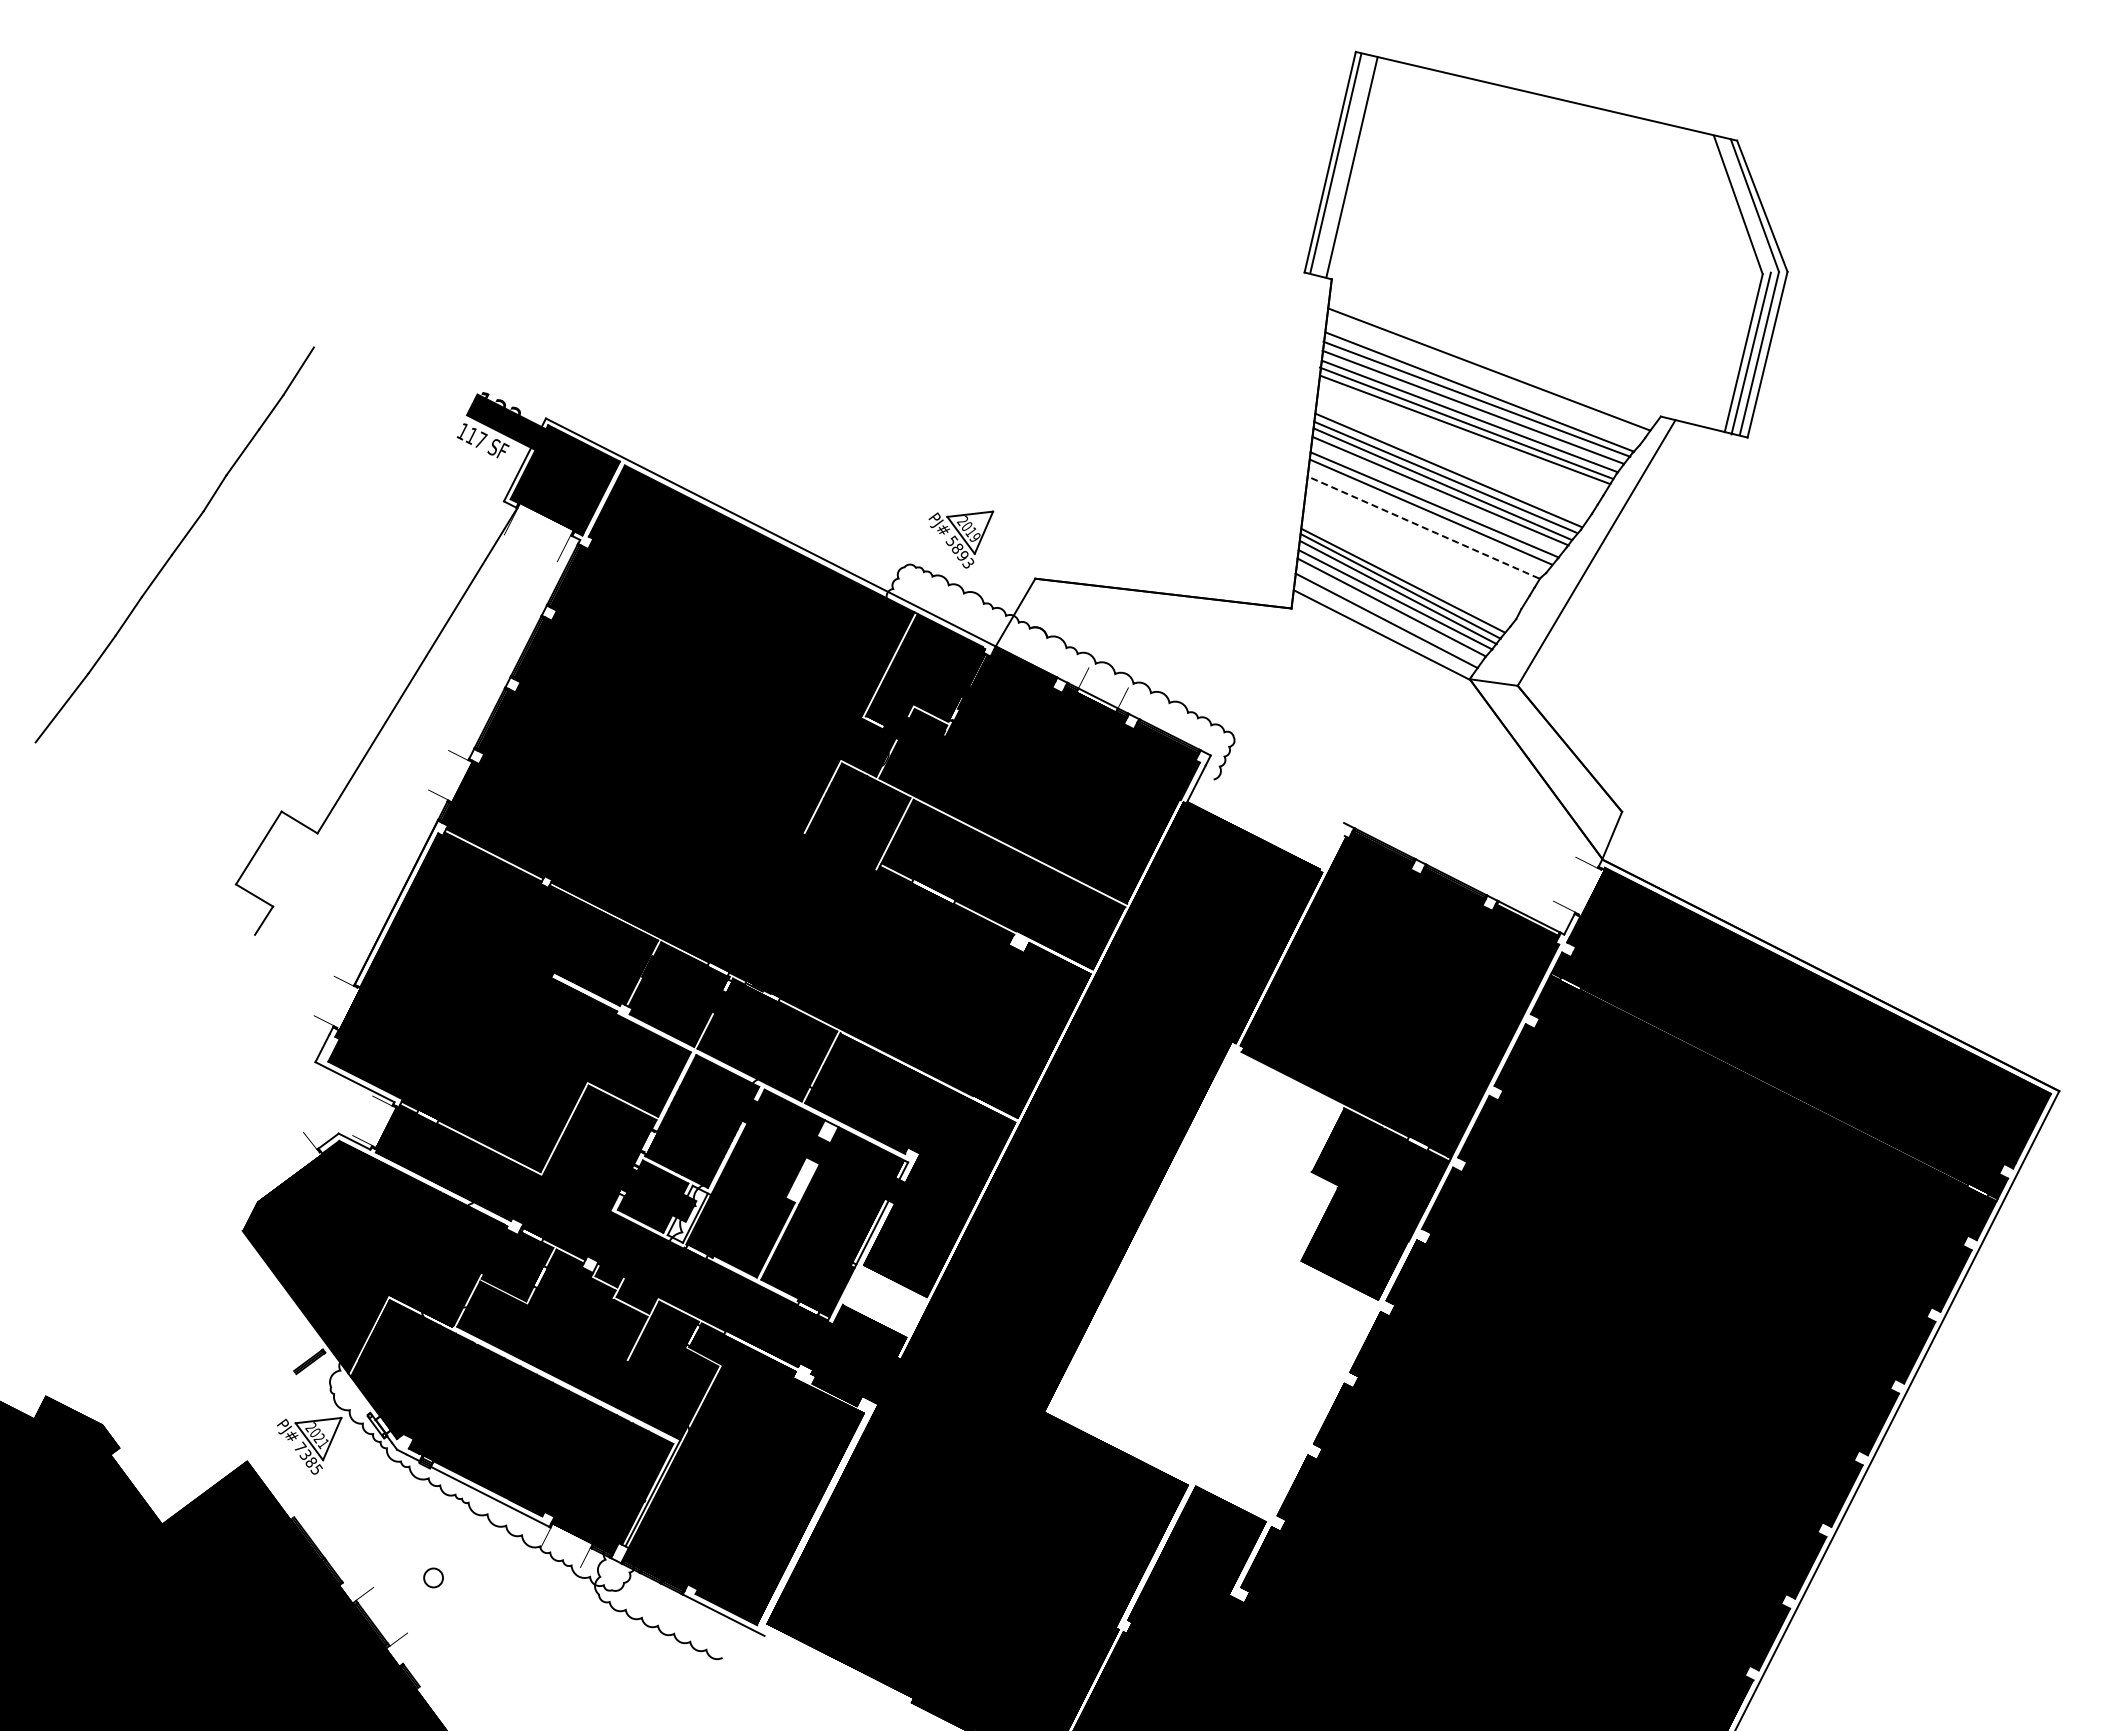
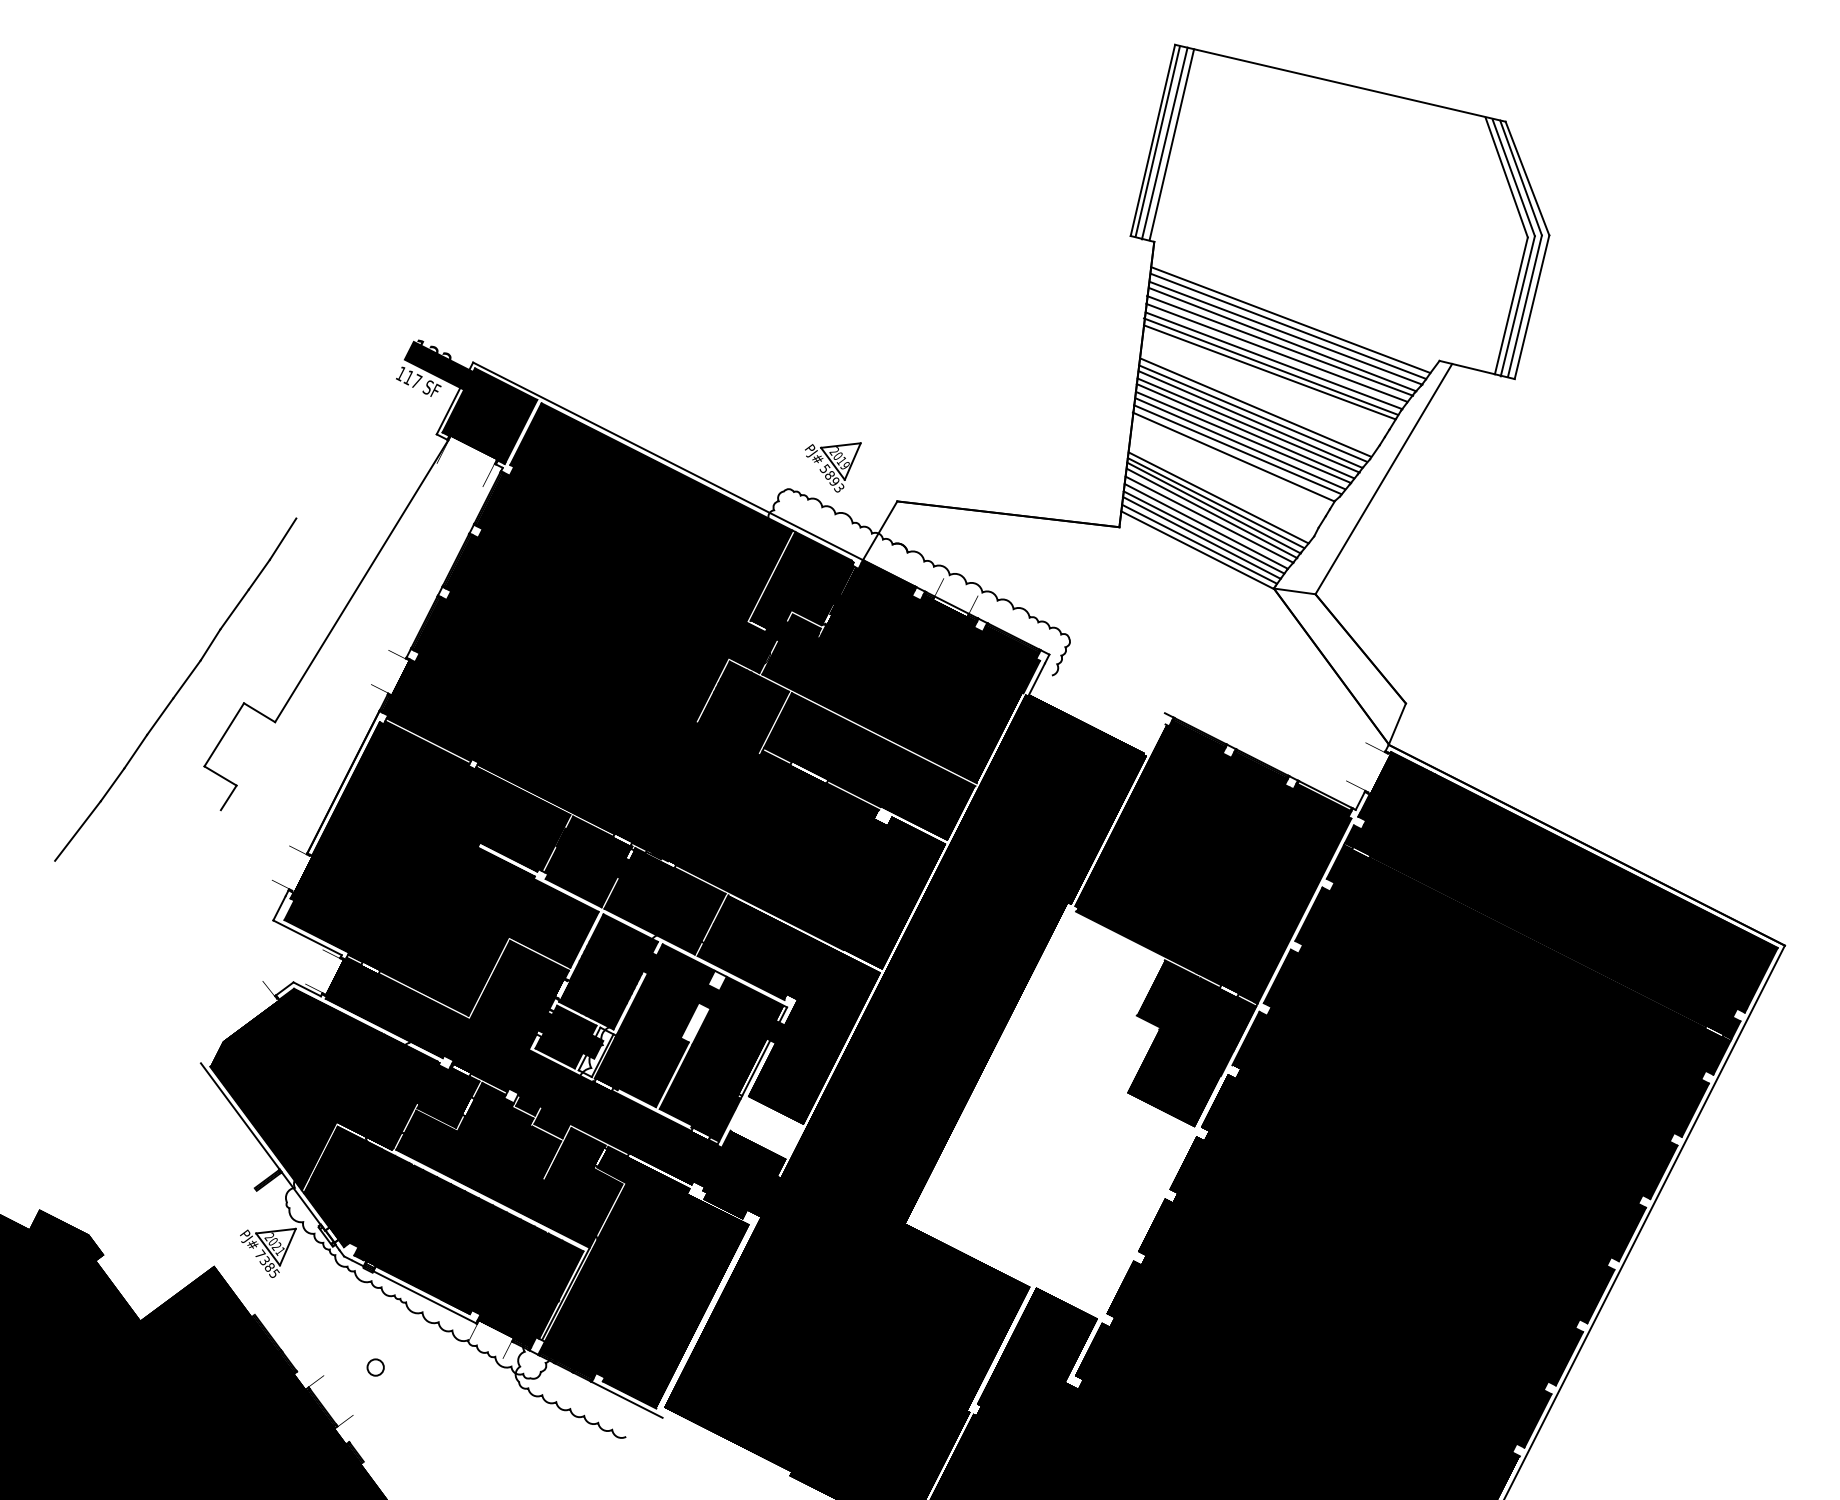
line: (1343, 165) -> (1164, 143), added
line: (1746, 205) -> (1513, 177), added
line: (1486, 376) -> (1288, 326), added
line: (1483, 384) -> (1285, 333), added
line: (1436, 497) -> (1245, 431), added
line: (1427, 518) -> (1237, 449), added
line: (1423, 527) -> (1233, 457), dashed -> solid
part: (174, 544) -> (175, 689), moved
line: (1405, 574) -> (1218, 497), added
line: (1388, 614) -> (1203, 532), added
line: (1383, 627) -> (1199, 543), added
line: (303, 1323) -> (262, 1146), added

